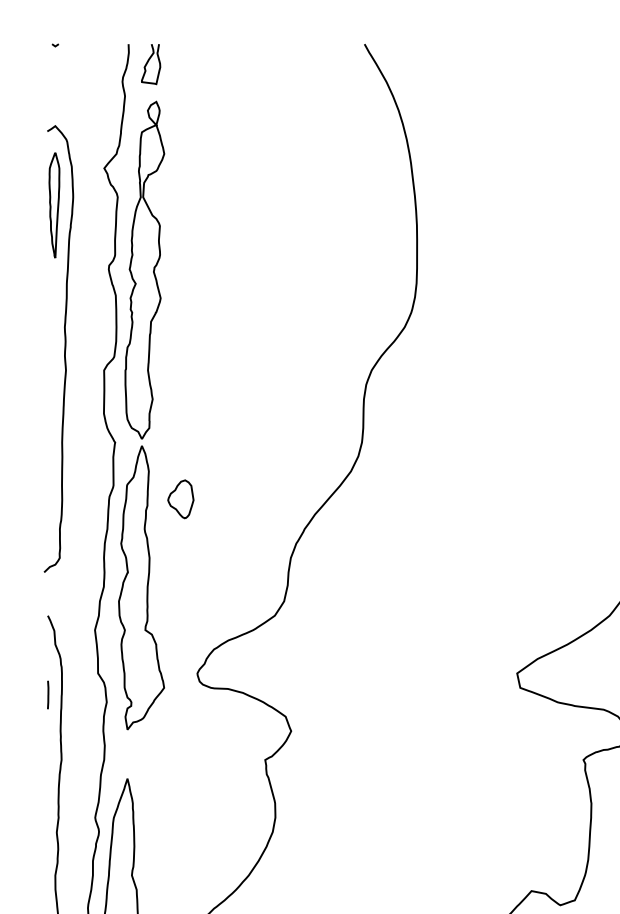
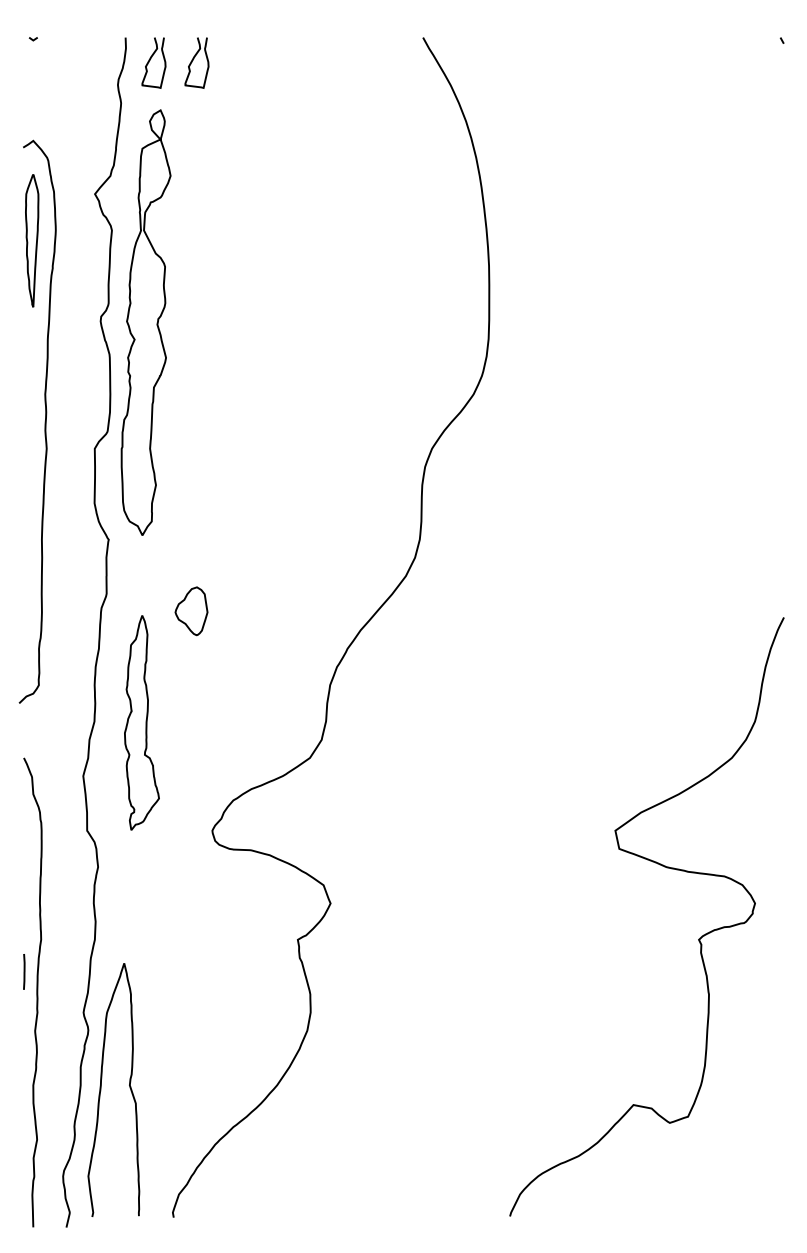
curve: (182, 62) -> (193, 60), added
part: (141, 587) -> (141, 722), size x0.6
line: (48, 694) -> (24, 971), moved

